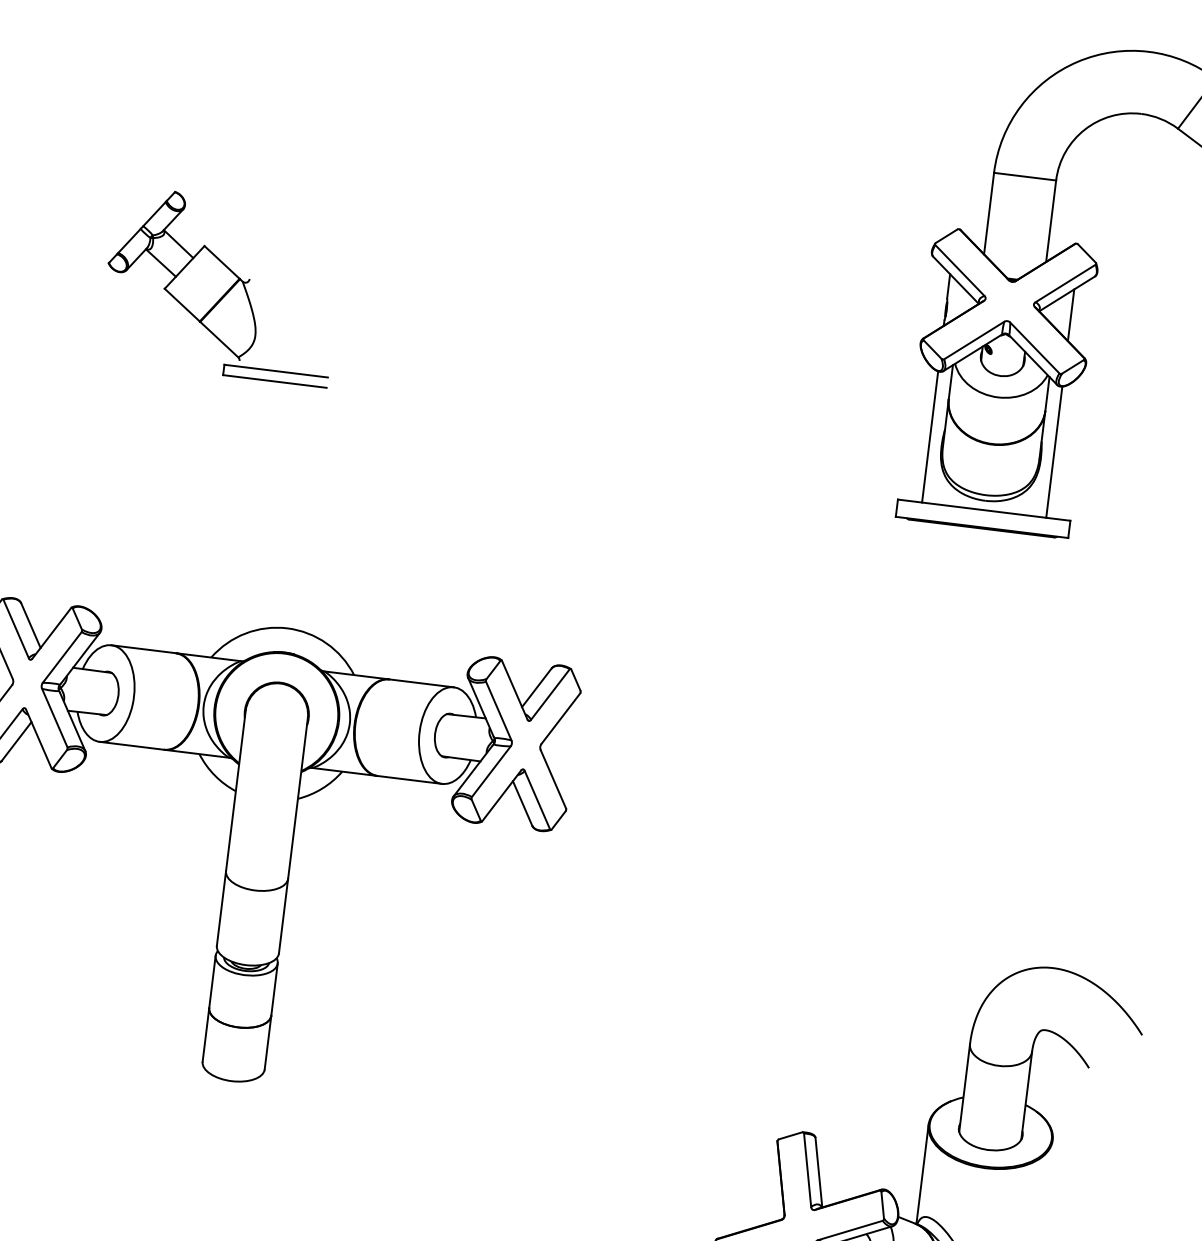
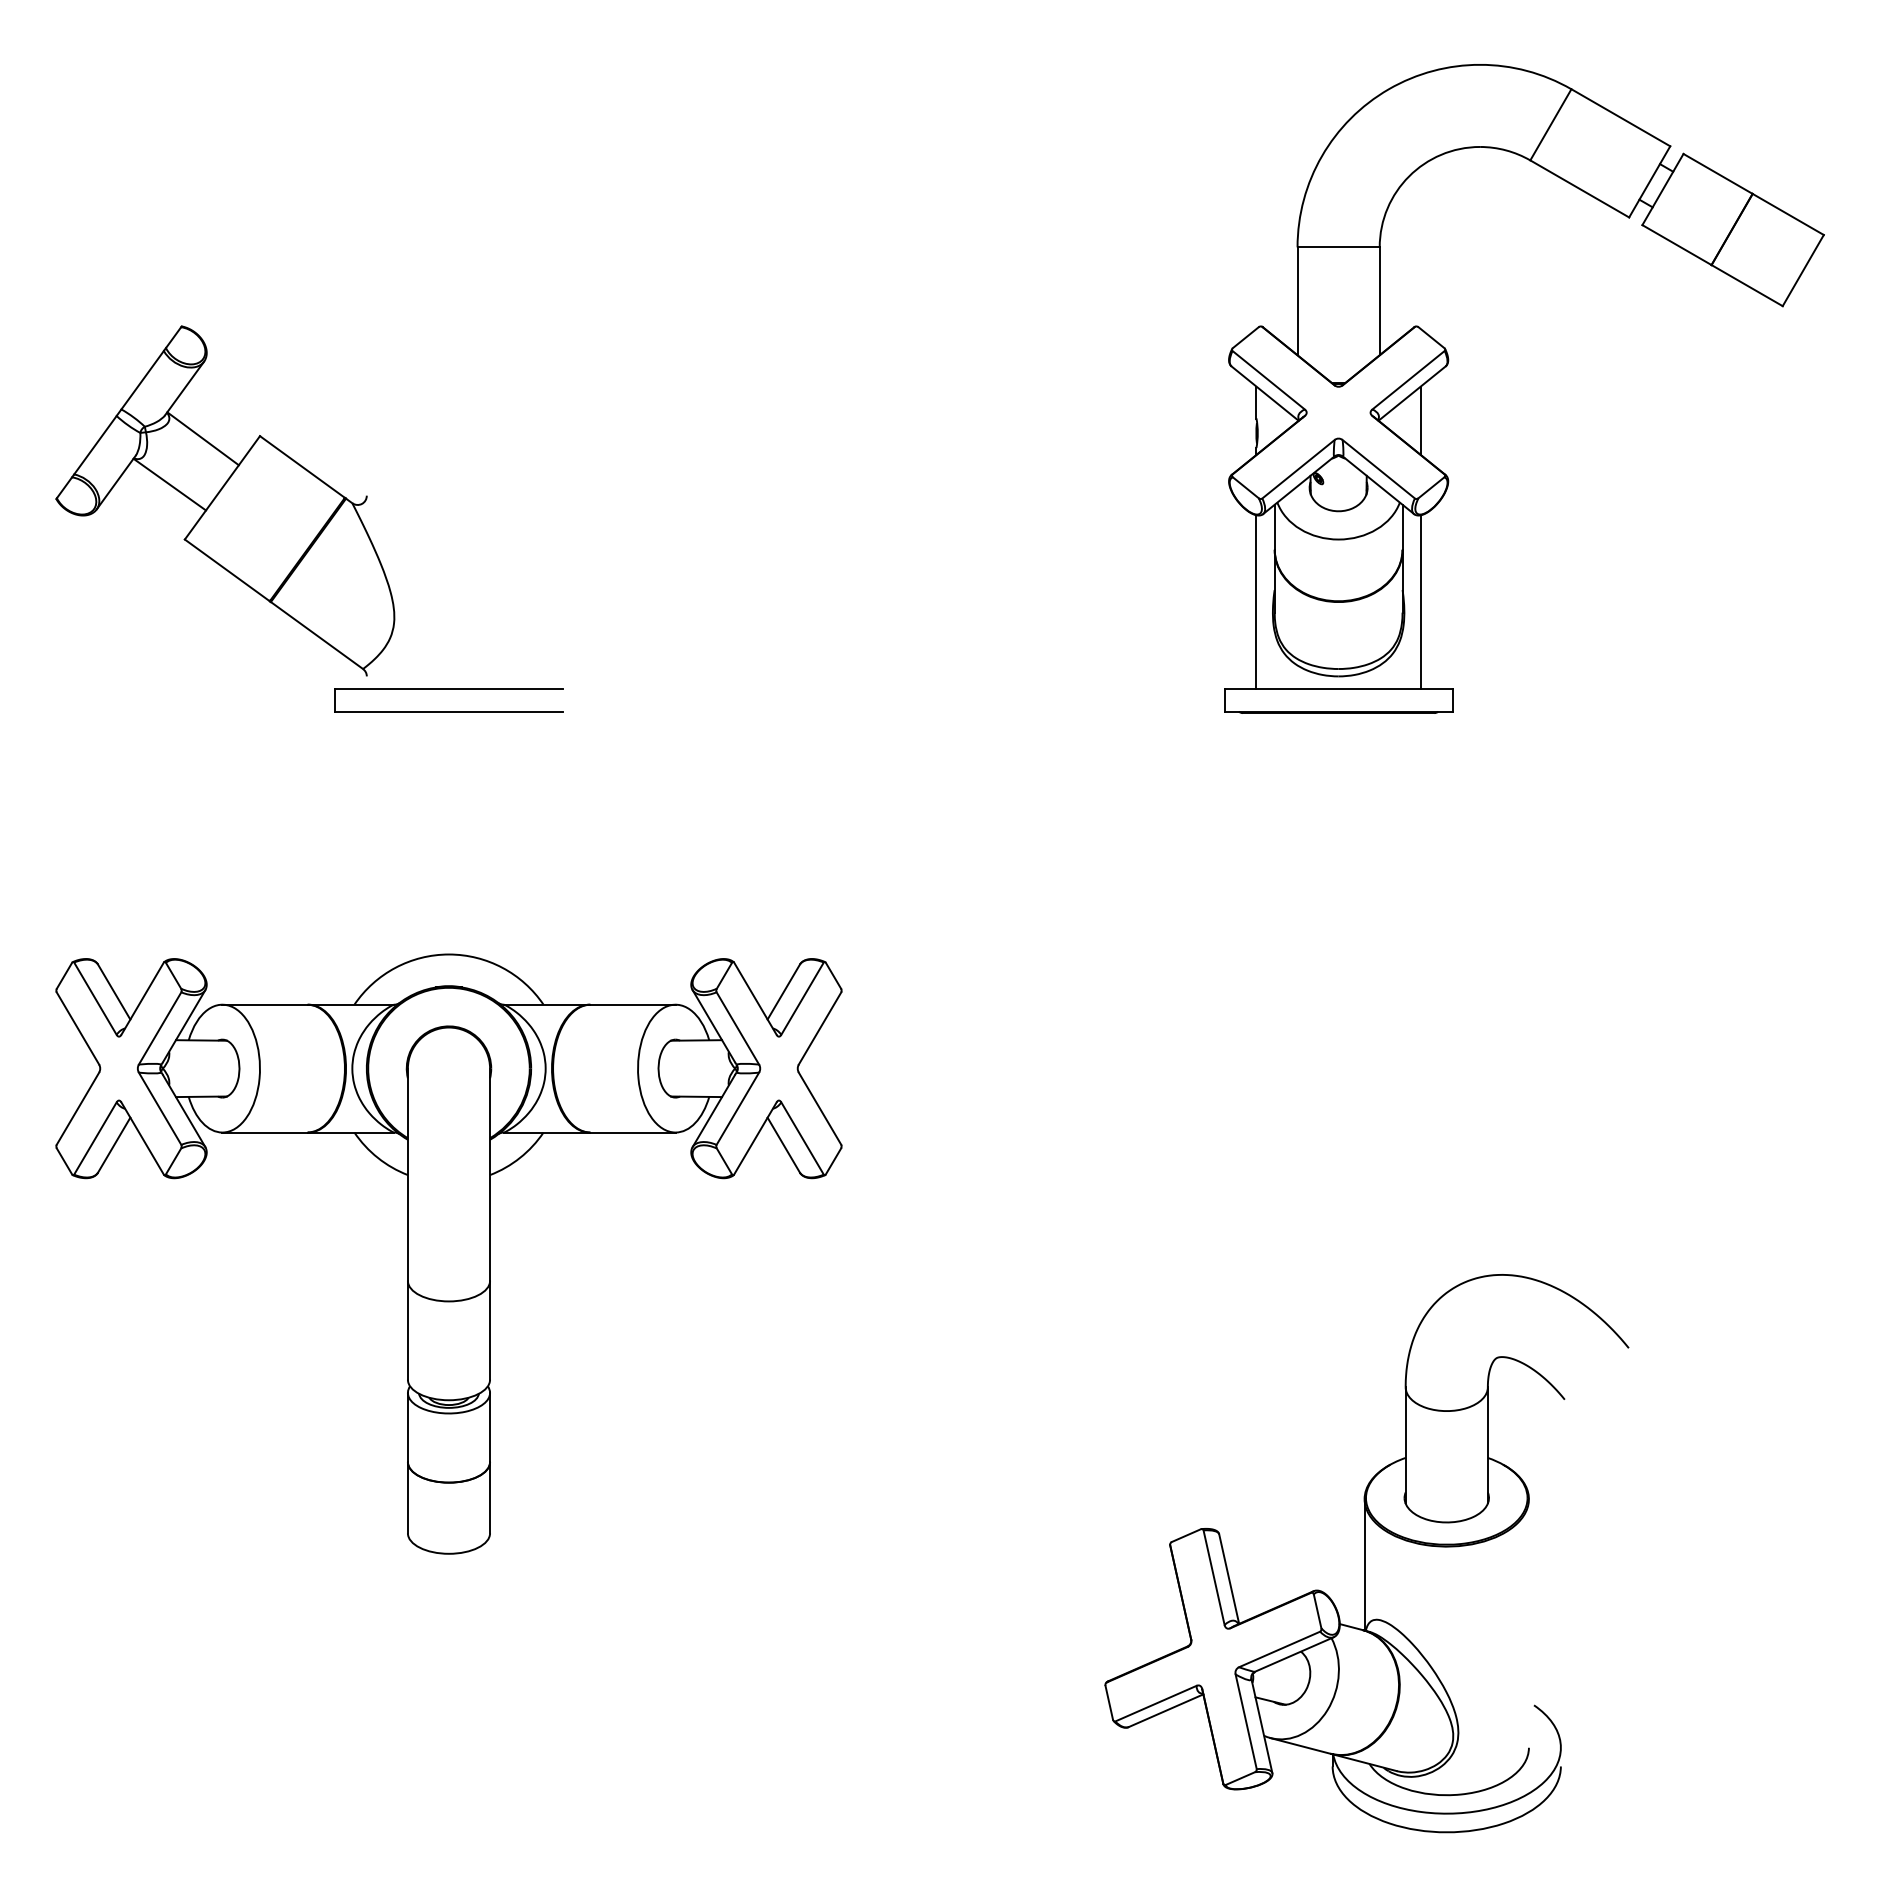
part: (222, 286) -> (309, 518), size x1.67

